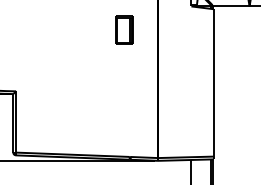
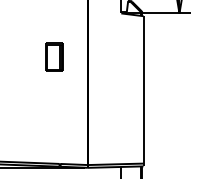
part: (124, 29) -> (54, 56), moved

